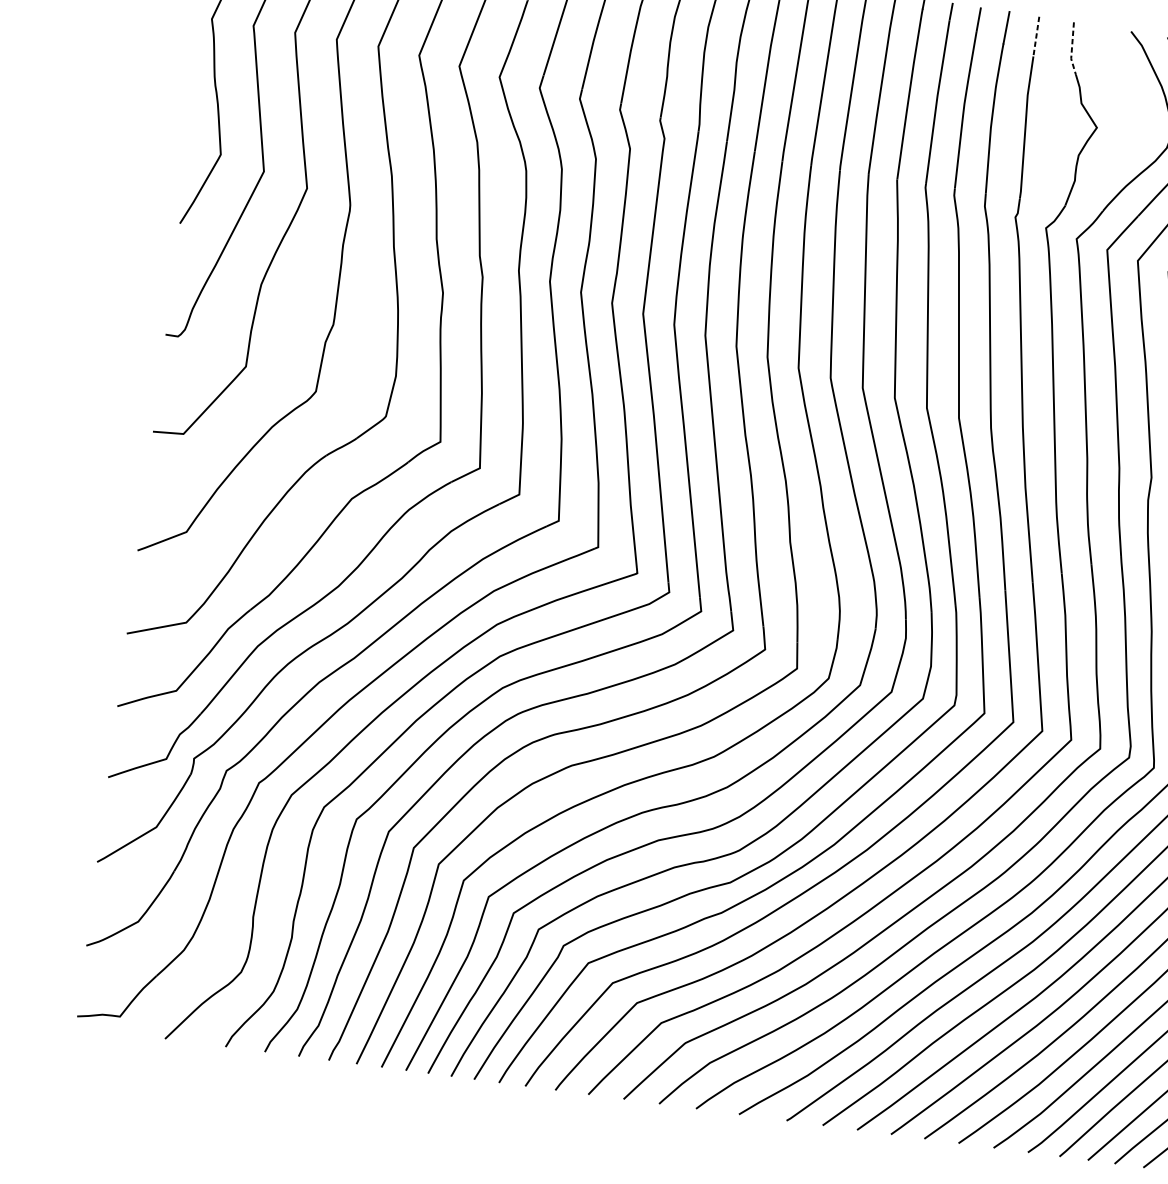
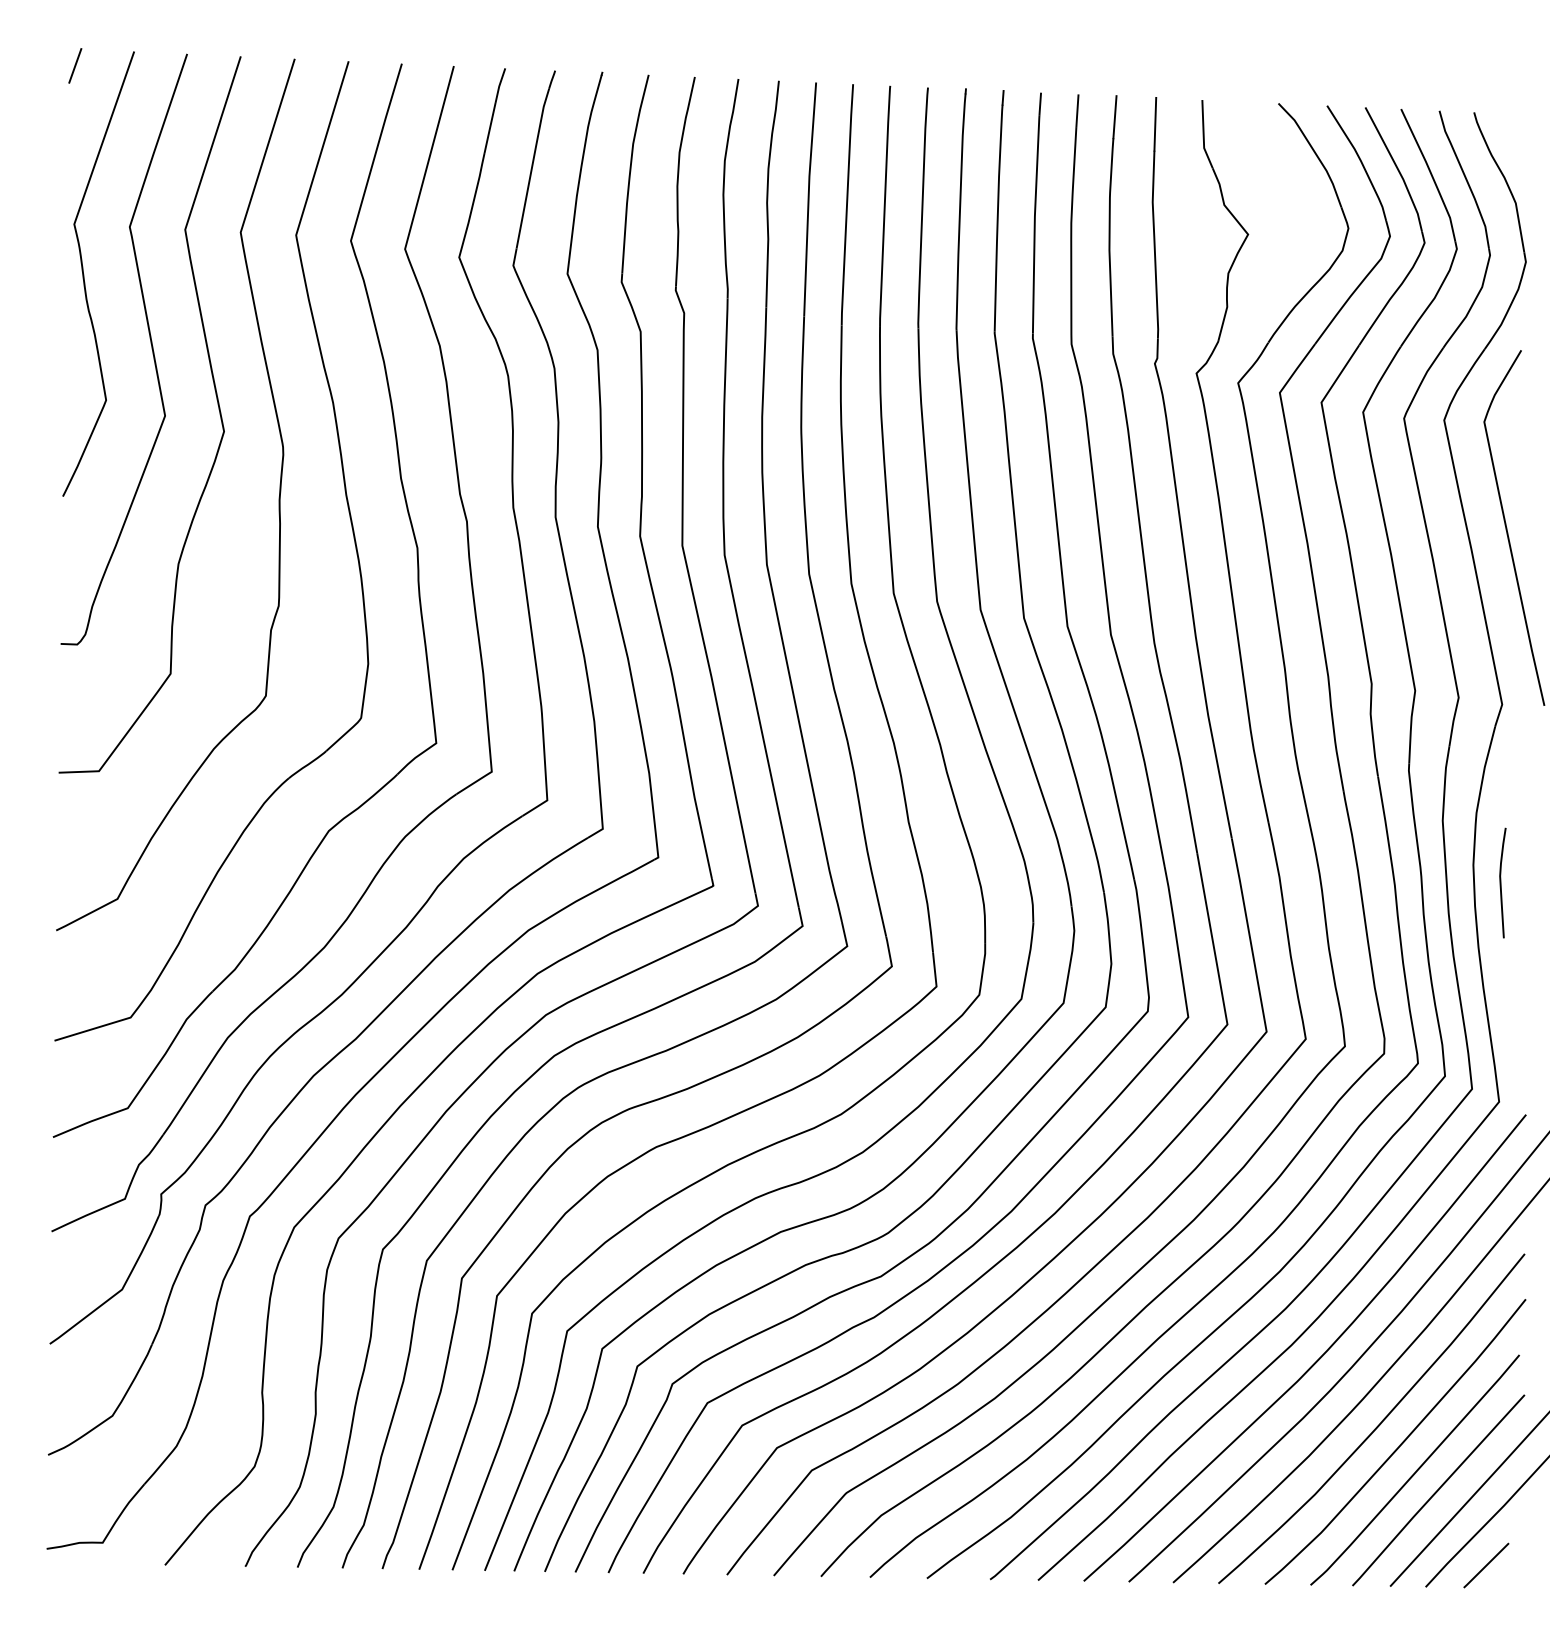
line: (1036, 36) -> (1155, 124), dashed -> solid
line: (1071, 49) -> (1203, 135), dashed -> solid

